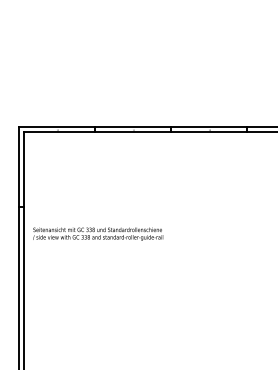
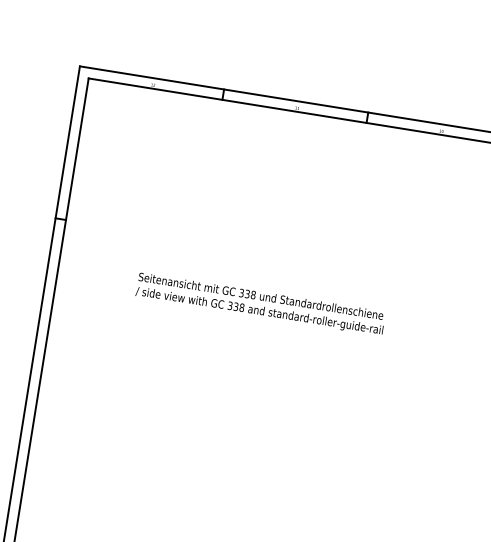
text: (98, 233) -> (261, 303), moved

